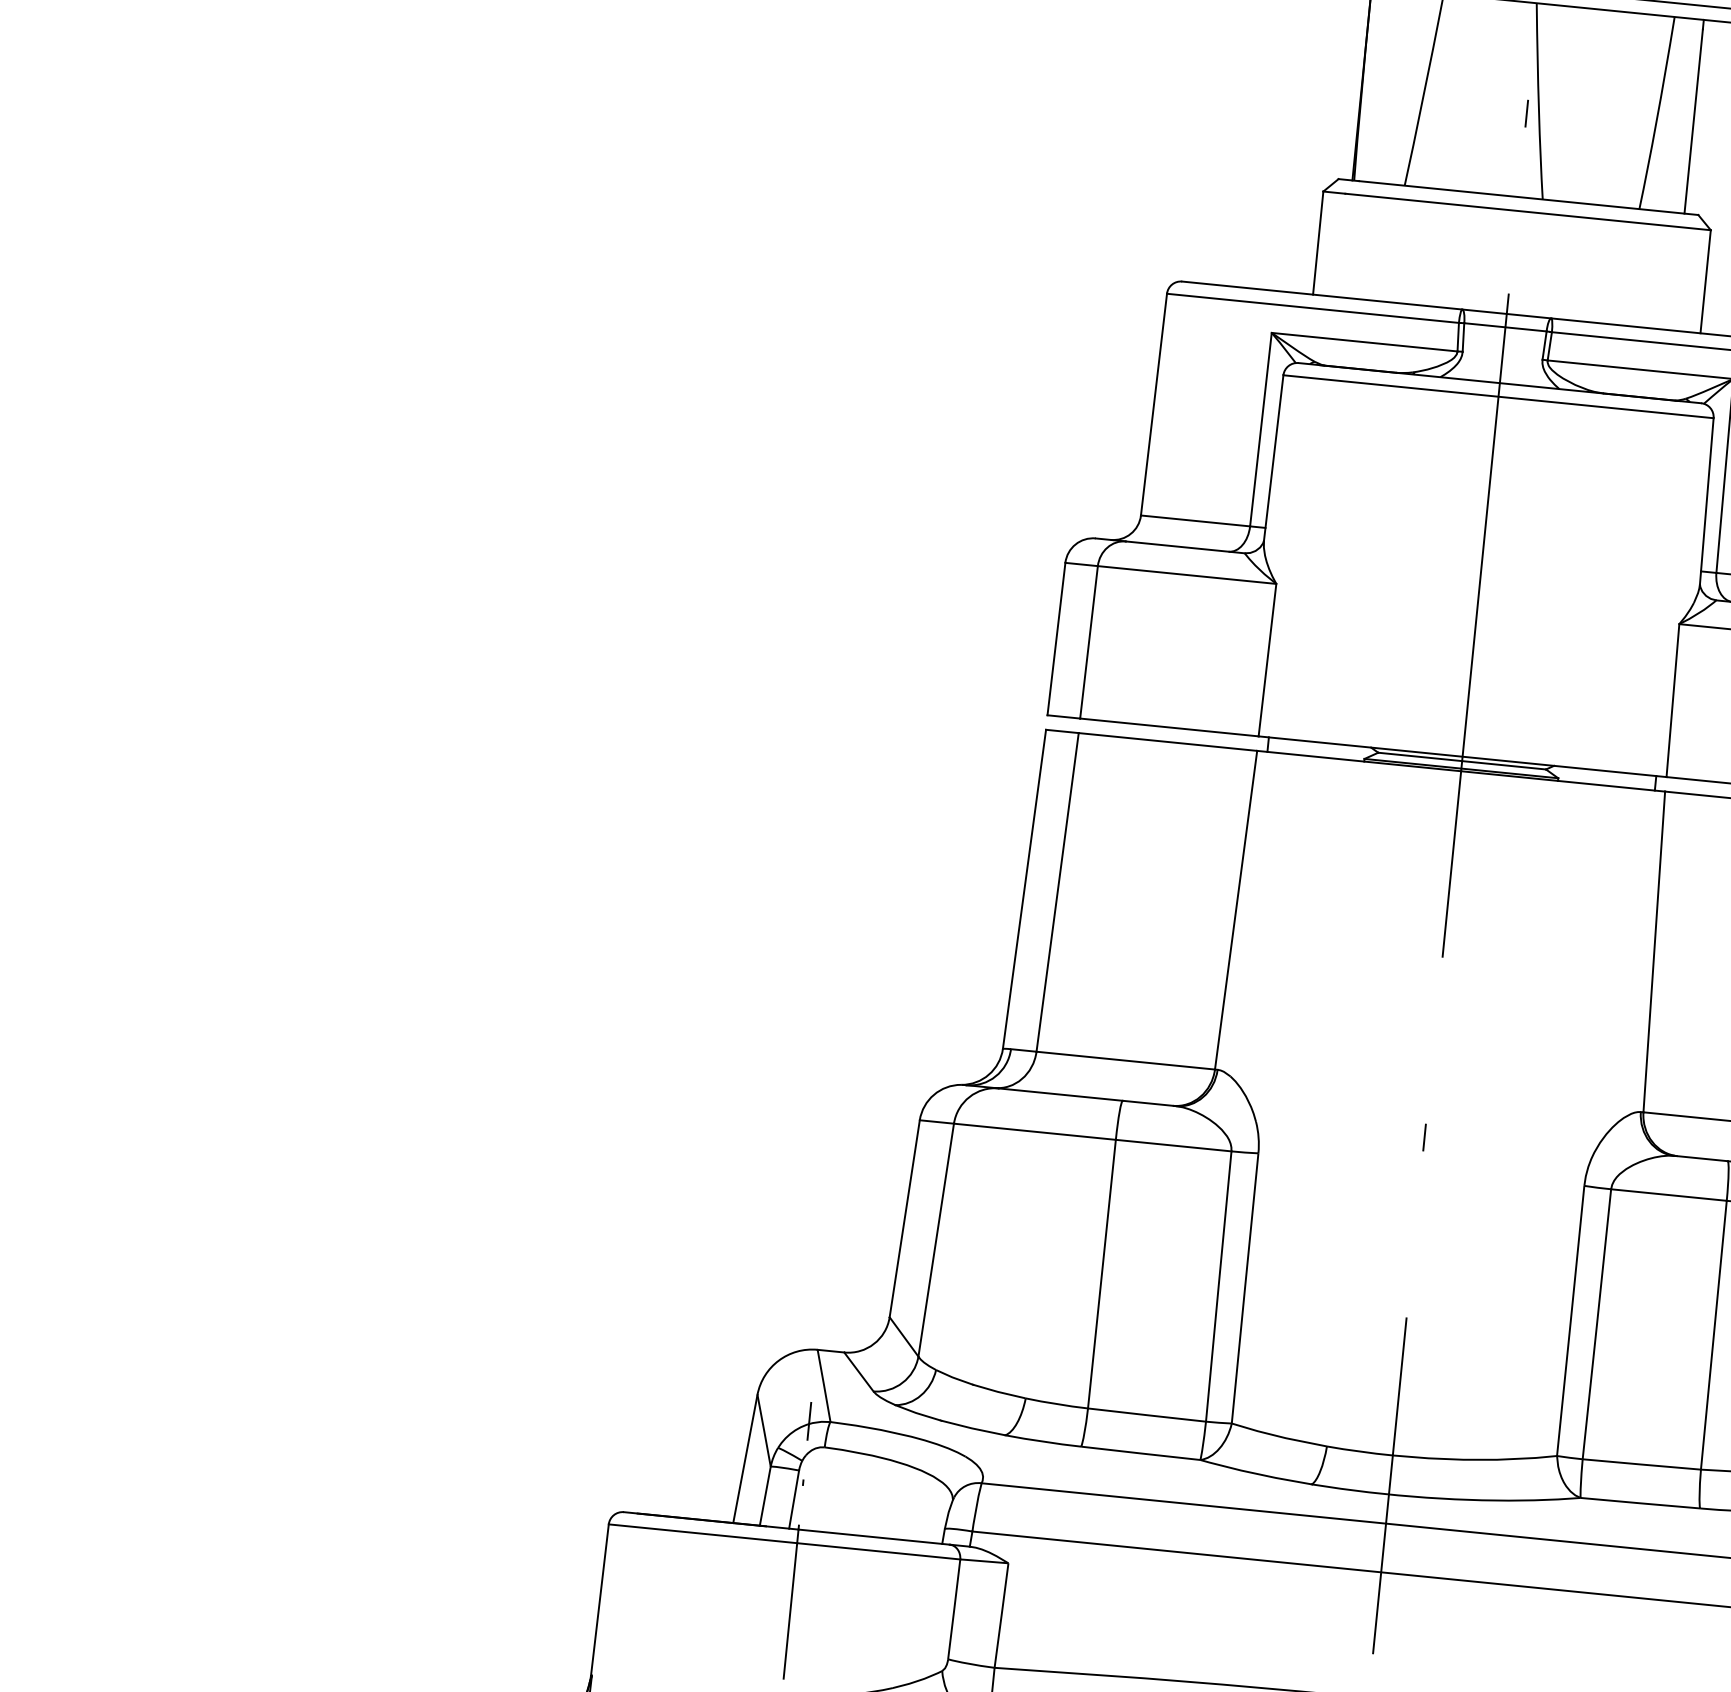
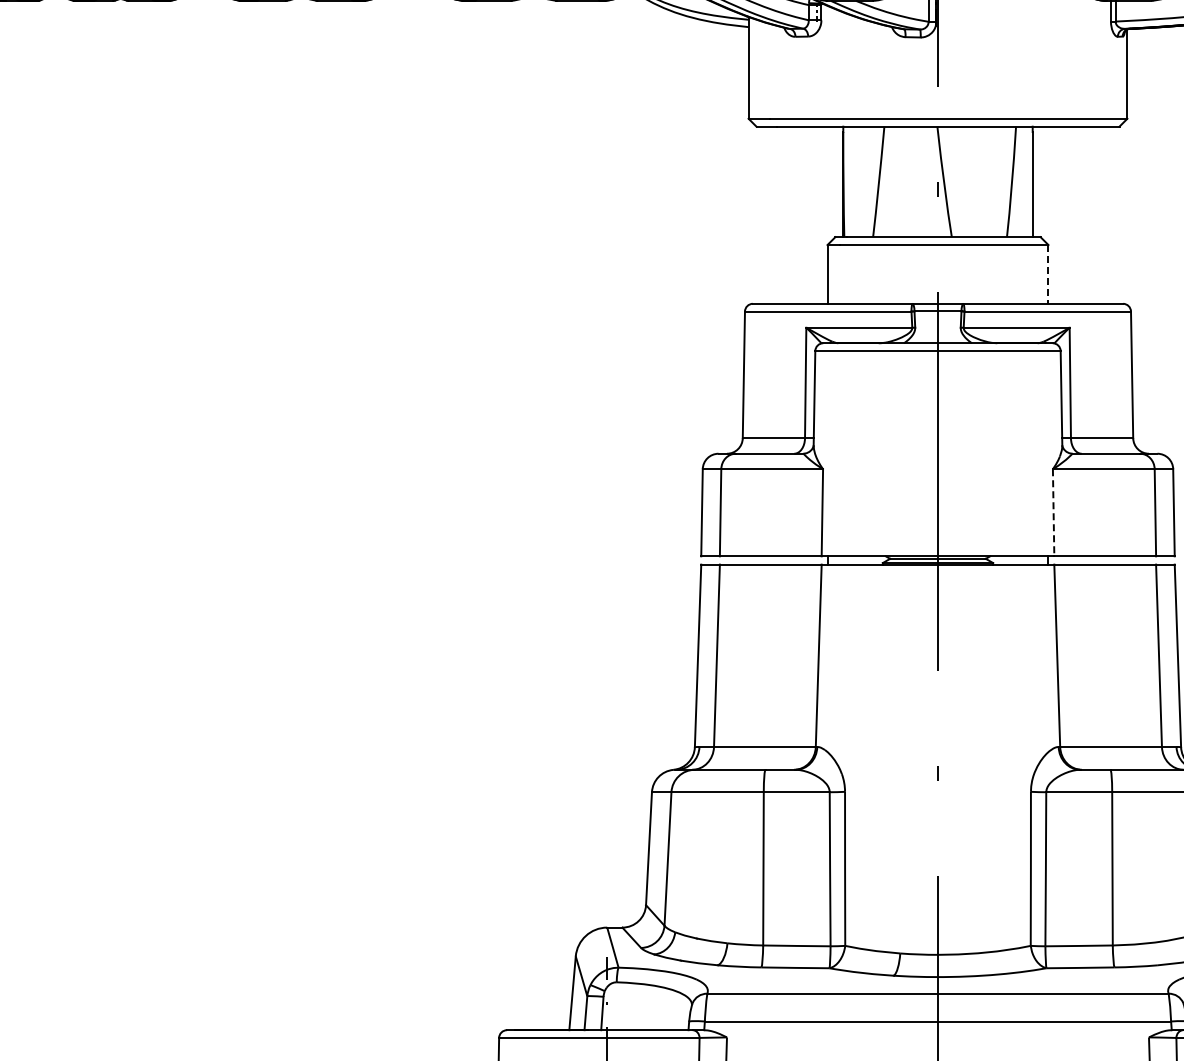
line: (1705, 281) -> (1048, 274), solid -> dashed
line: (1672, 700) -> (1053, 512), solid -> dashed

